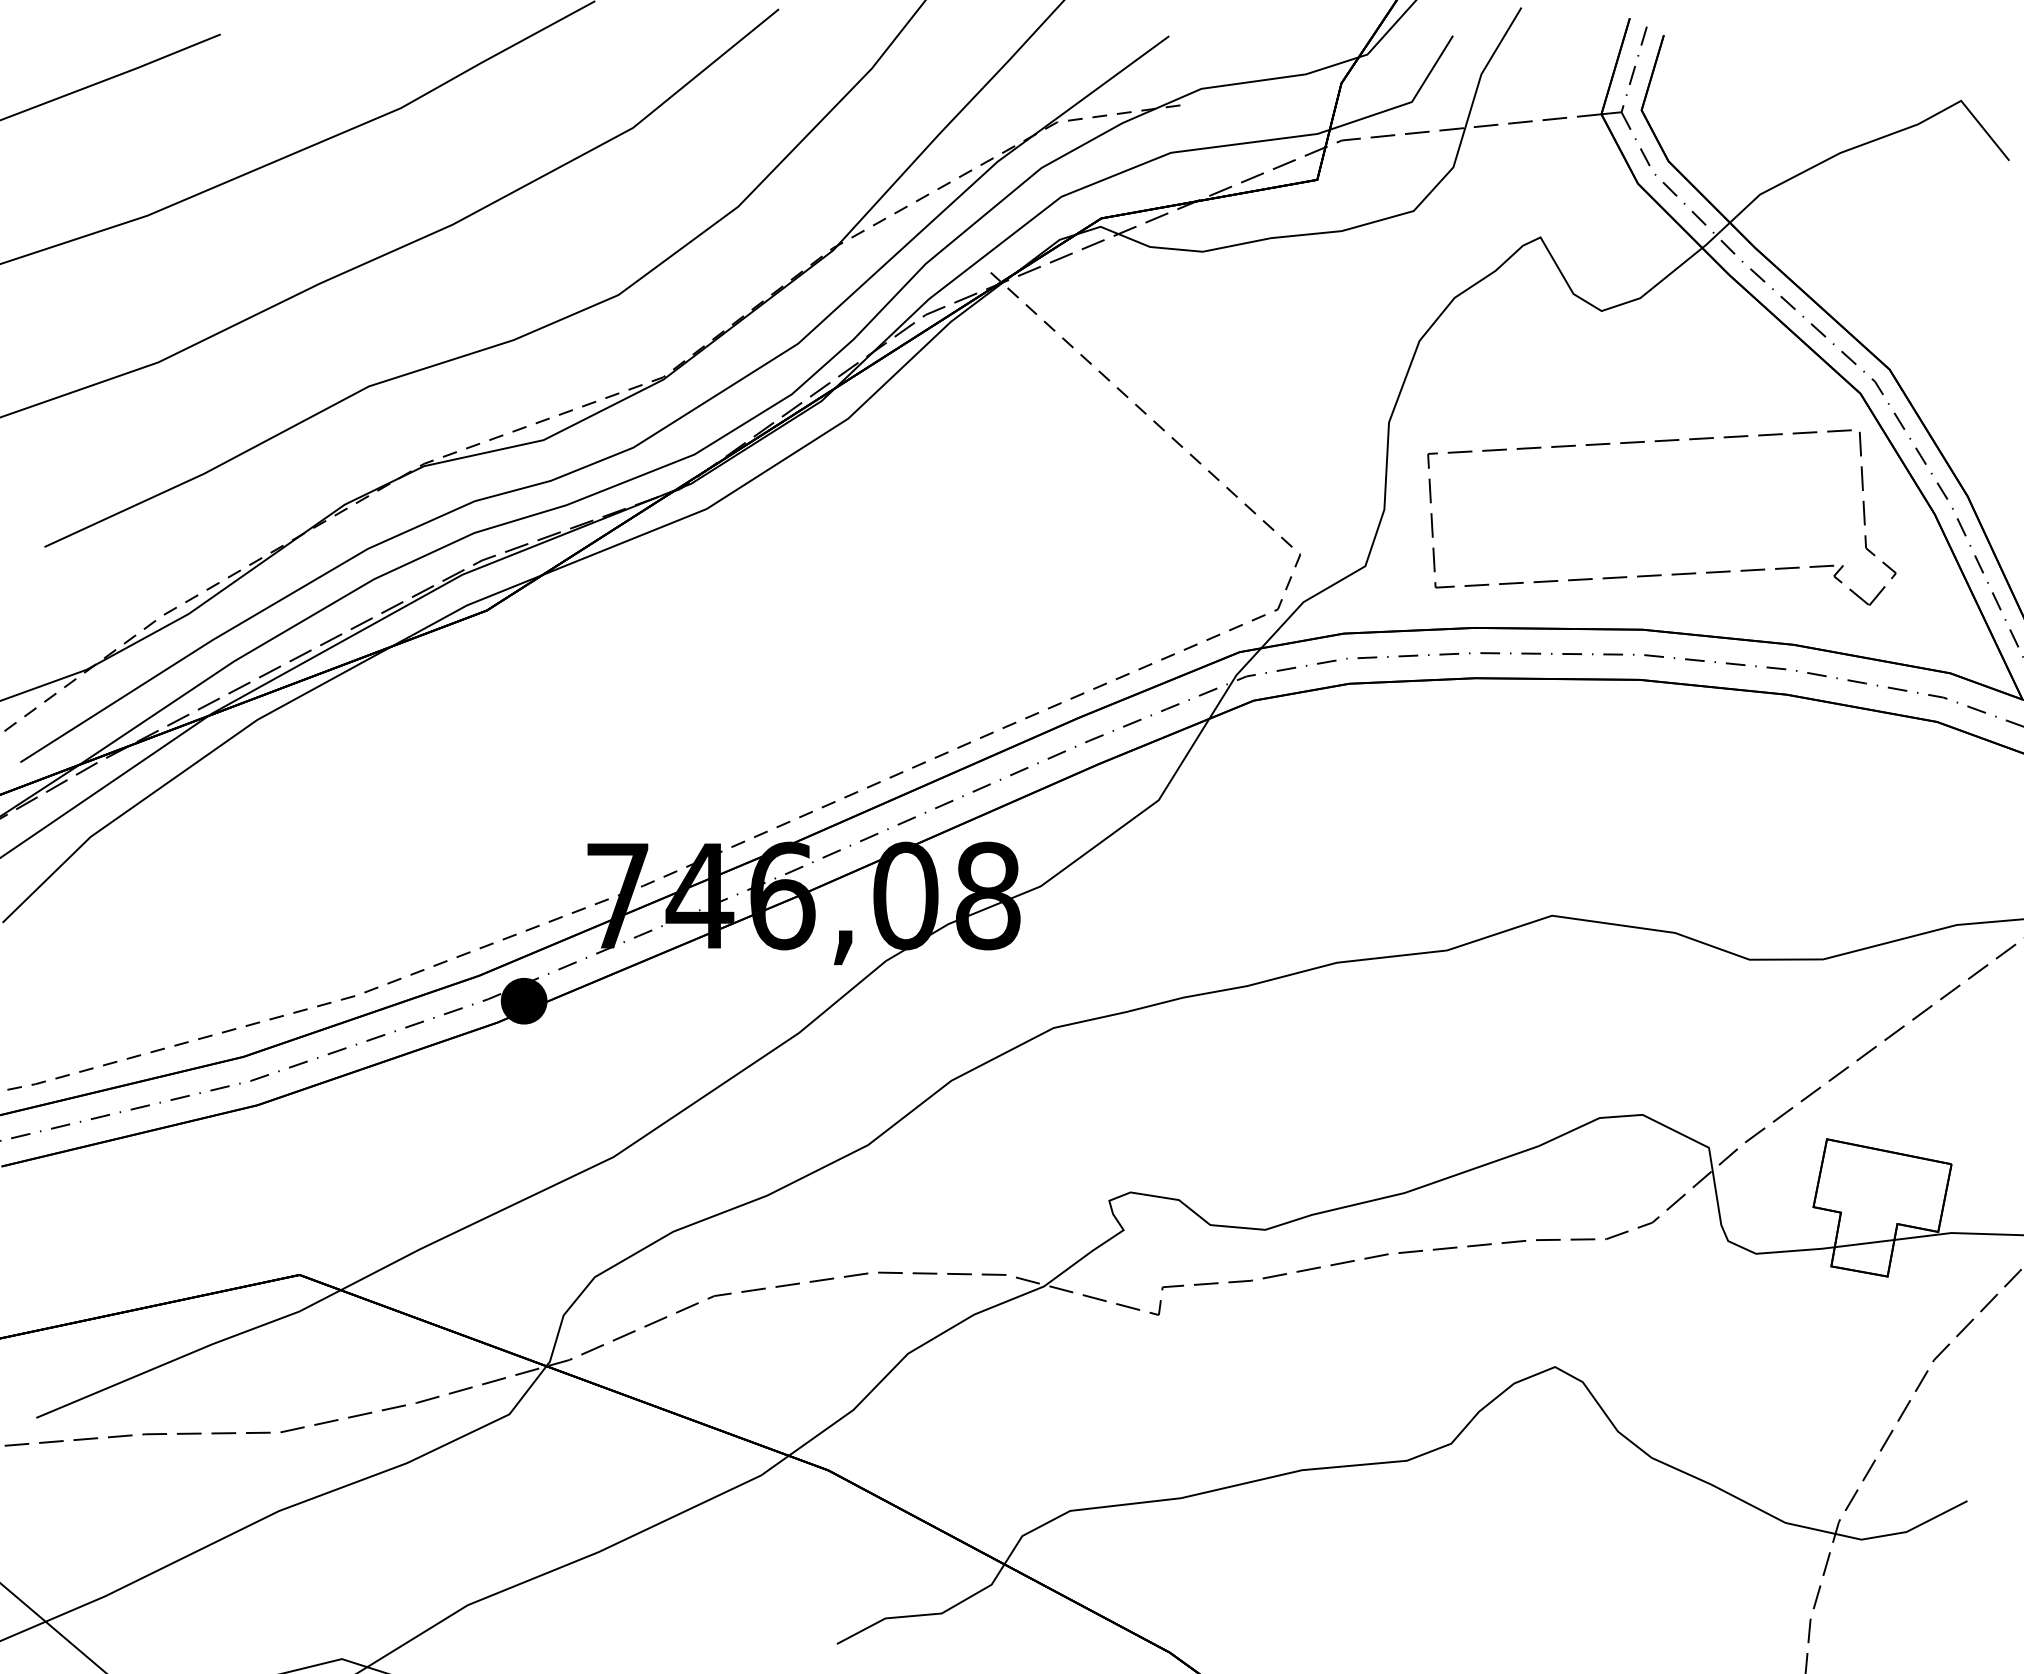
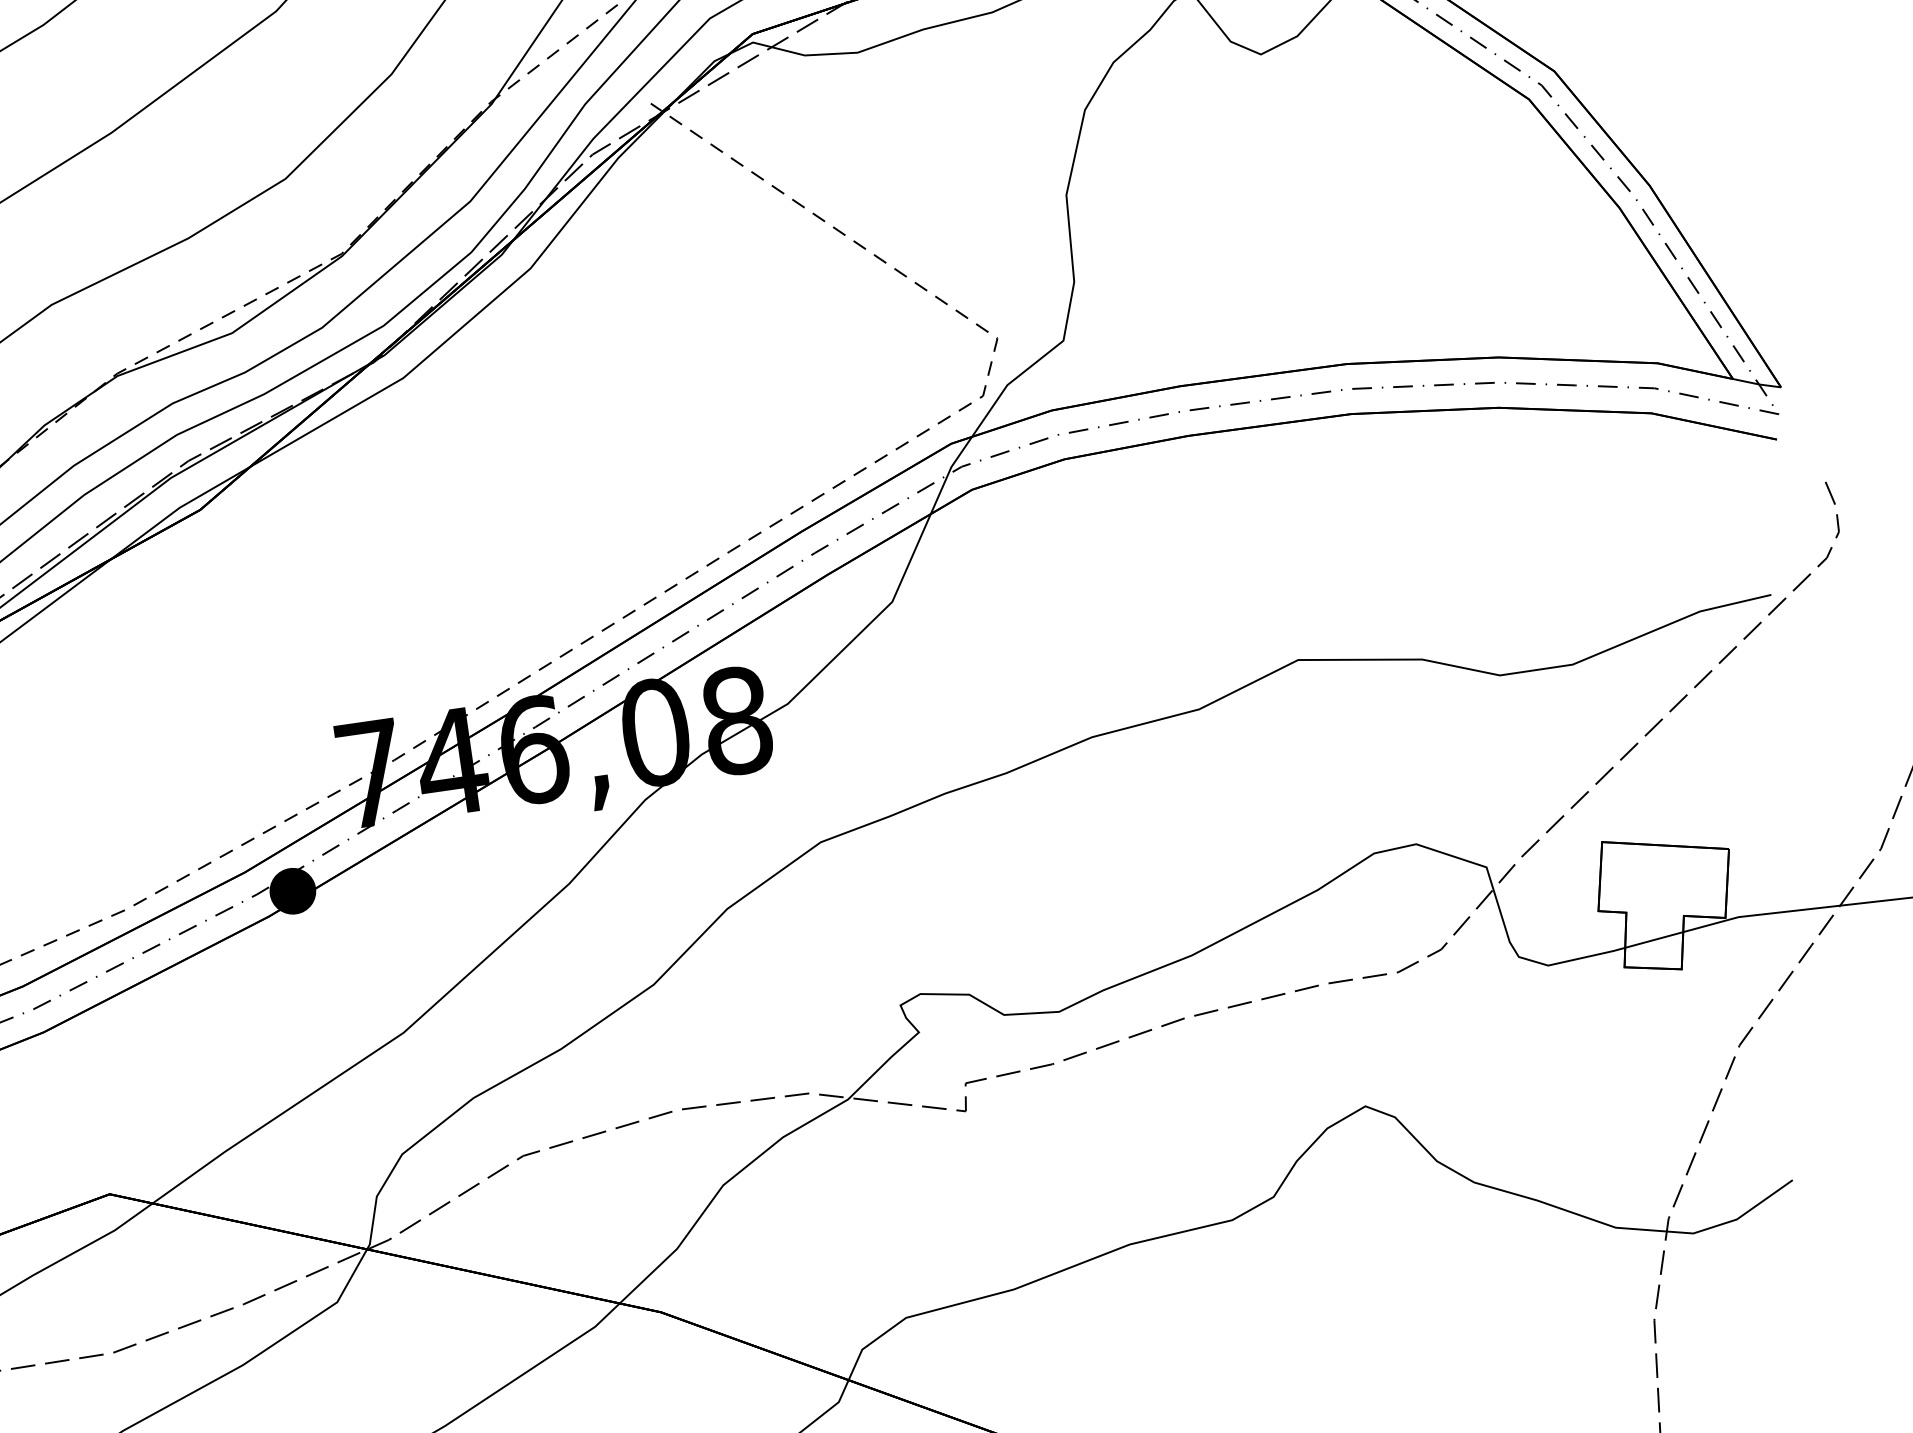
part: (1671, 573) -> (1367, 304), removed

